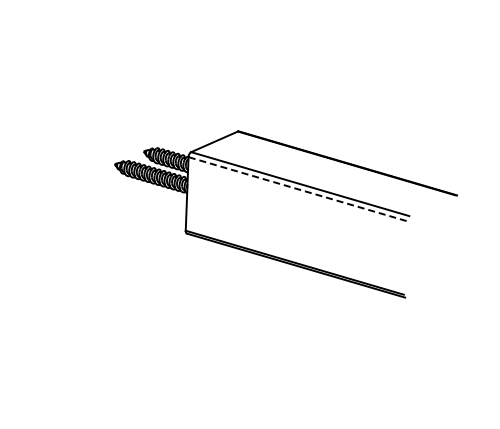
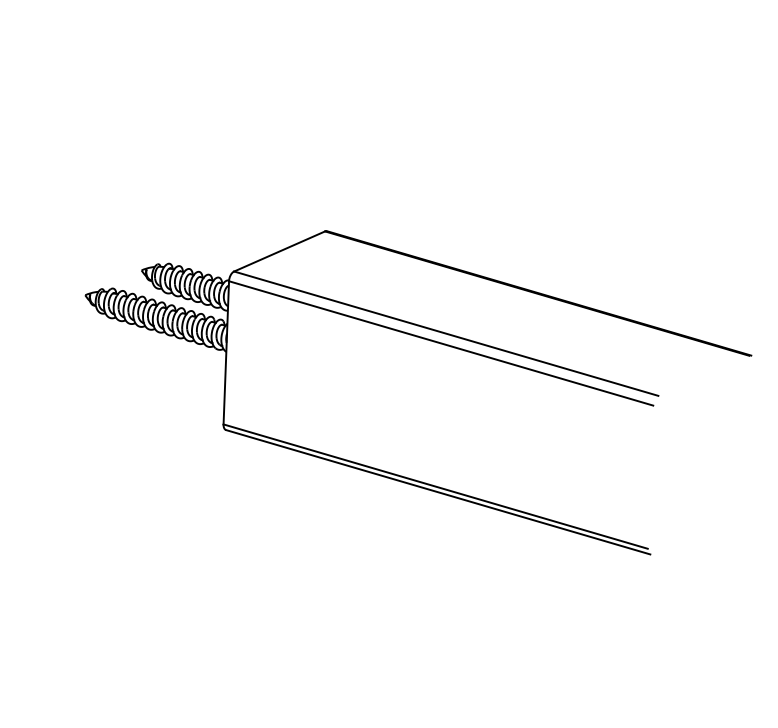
line: (297, 189) -> (440, 344), dashed -> solid

